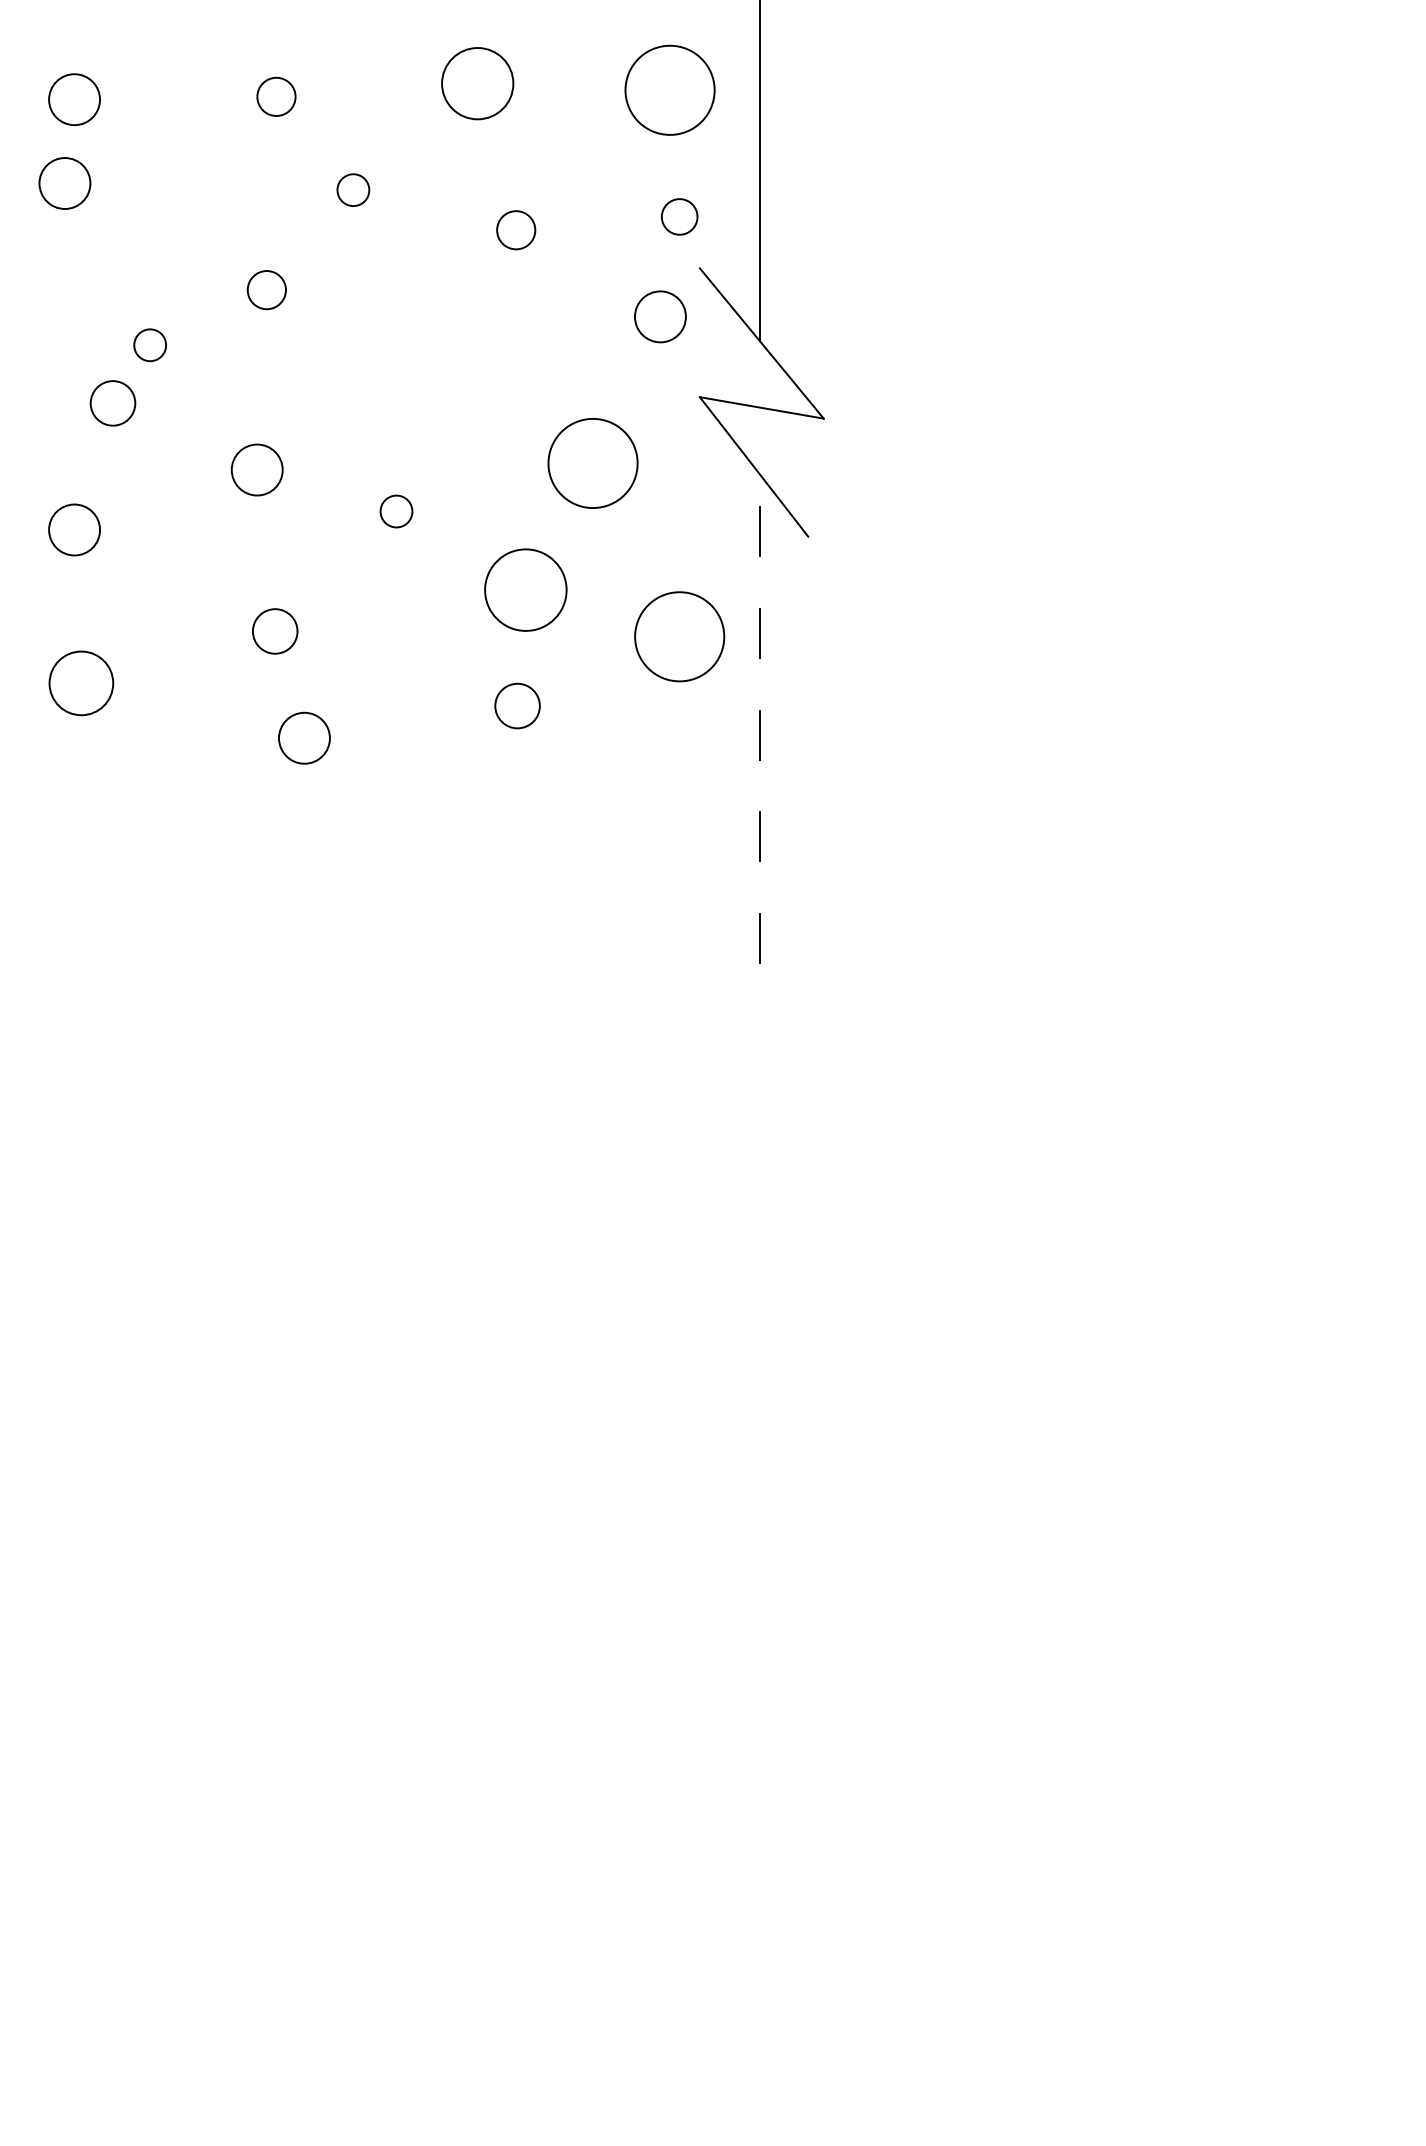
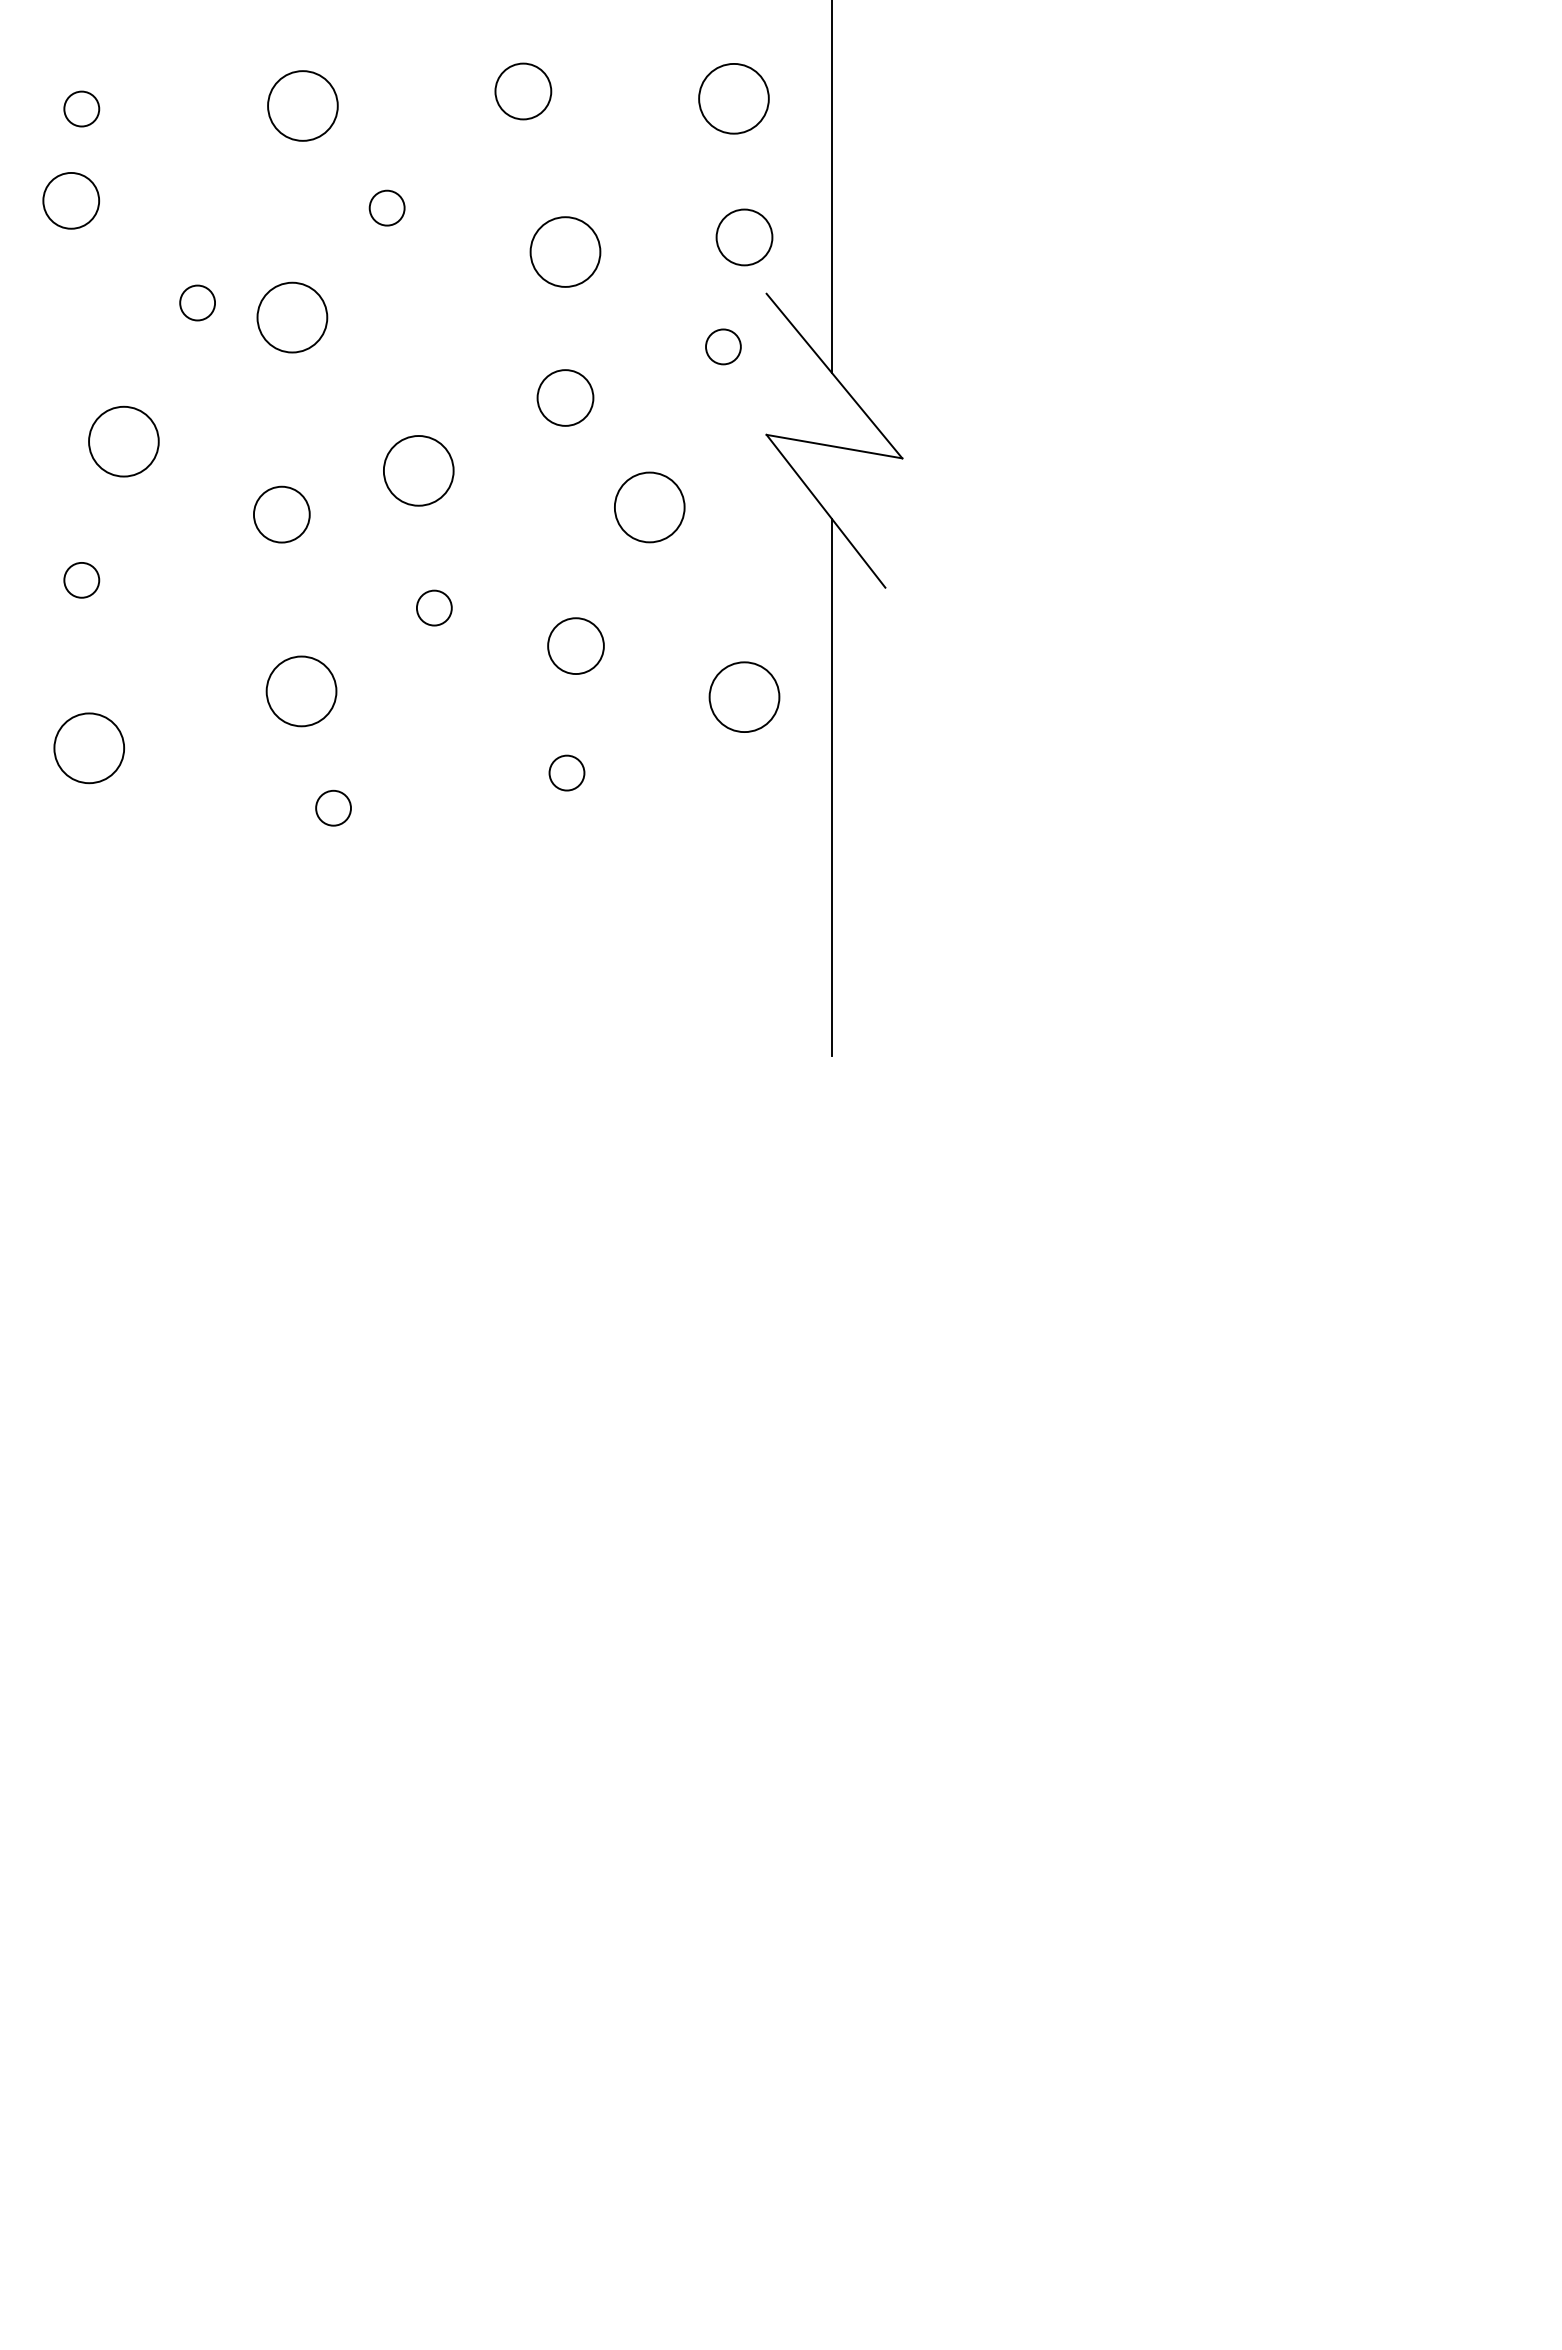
circle: (477, 83) -> (523, 91), size x0.71
circle: (669, 90) -> (733, 98), size x0.71
circle: (276, 96) -> (302, 105), size x1.67
circle: (74, 99) -> (81, 108), size x0.62
circle: (679, 216) -> (744, 237), size x1.43
circle: (516, 229) -> (565, 251), size x1.67
circle: (266, 290) -> (292, 317), size x1.67
circle: (660, 316) -> (723, 346), size x0.62
circle: (150, 344) -> (197, 302), moved
circle: (516, 363) -> (565, 397), added
circle: (112, 403) -> (123, 441), size x1.43
circle: (382, 429) -> (418, 470), added
circle: (592, 463) -> (649, 507), size x0.71
circle: (396, 510) -> (434, 607), moved
circle: (74, 529) -> (81, 579), size x0.62
circle: (525, 589) -> (575, 645), size x0.62
circle: (275, 631) -> (301, 691), size x1.43
circle: (679, 636) -> (744, 696), size x0.71
circle: (517, 705) -> (566, 772), size x0.71
line: (760, 719) -> (832, 787), dashed -> solid
circle: (304, 737) -> (333, 807), size x0.62

